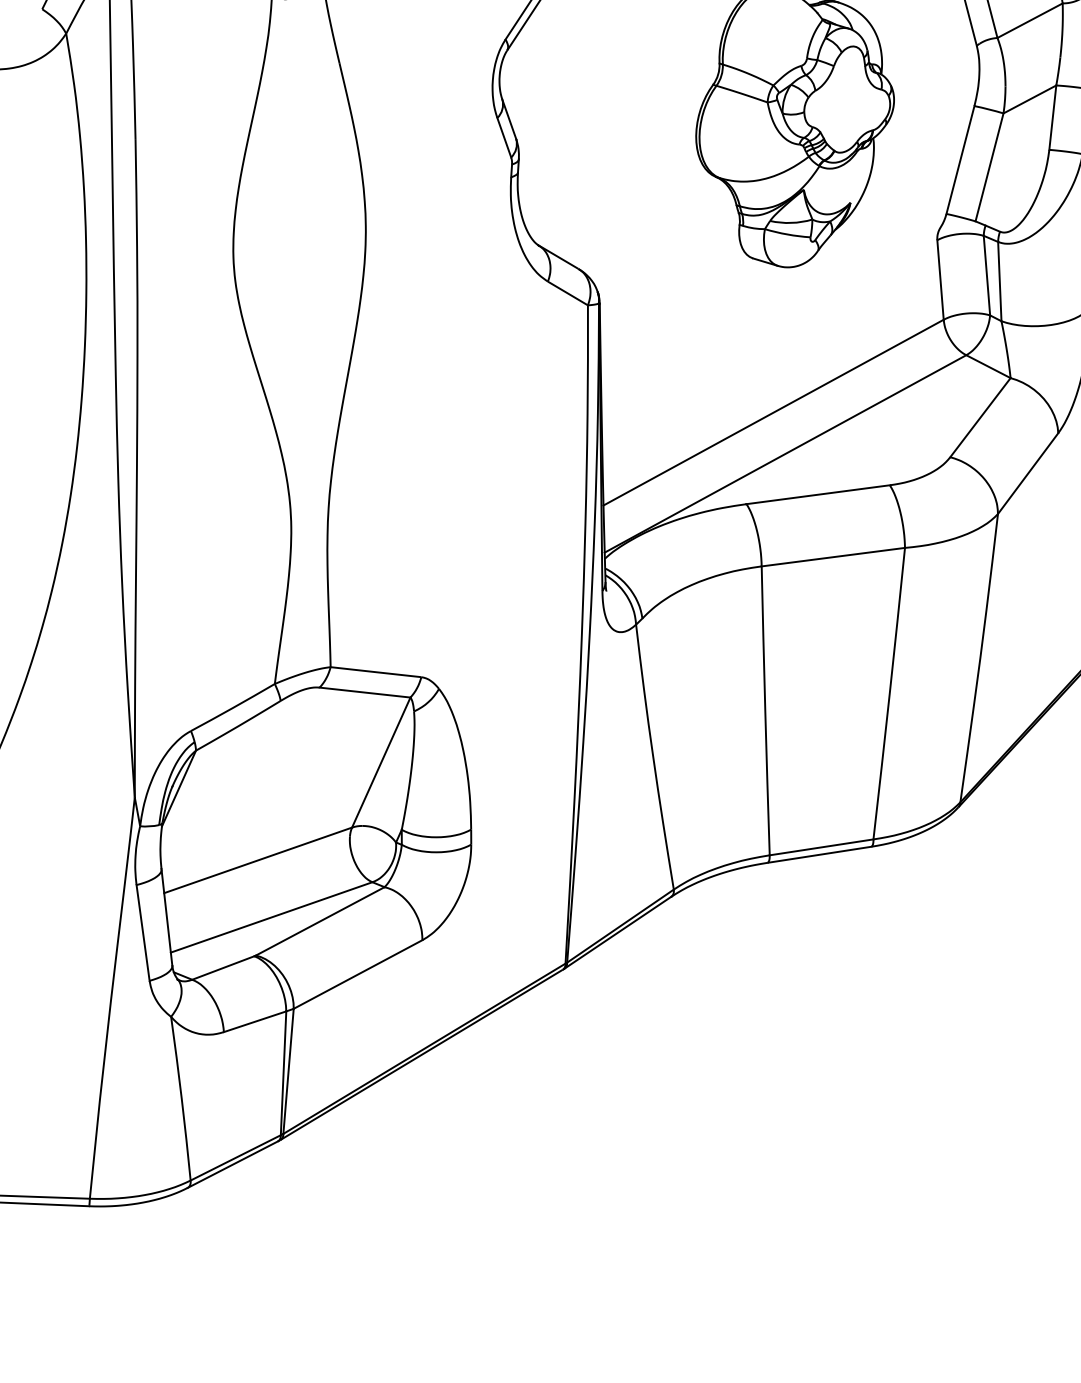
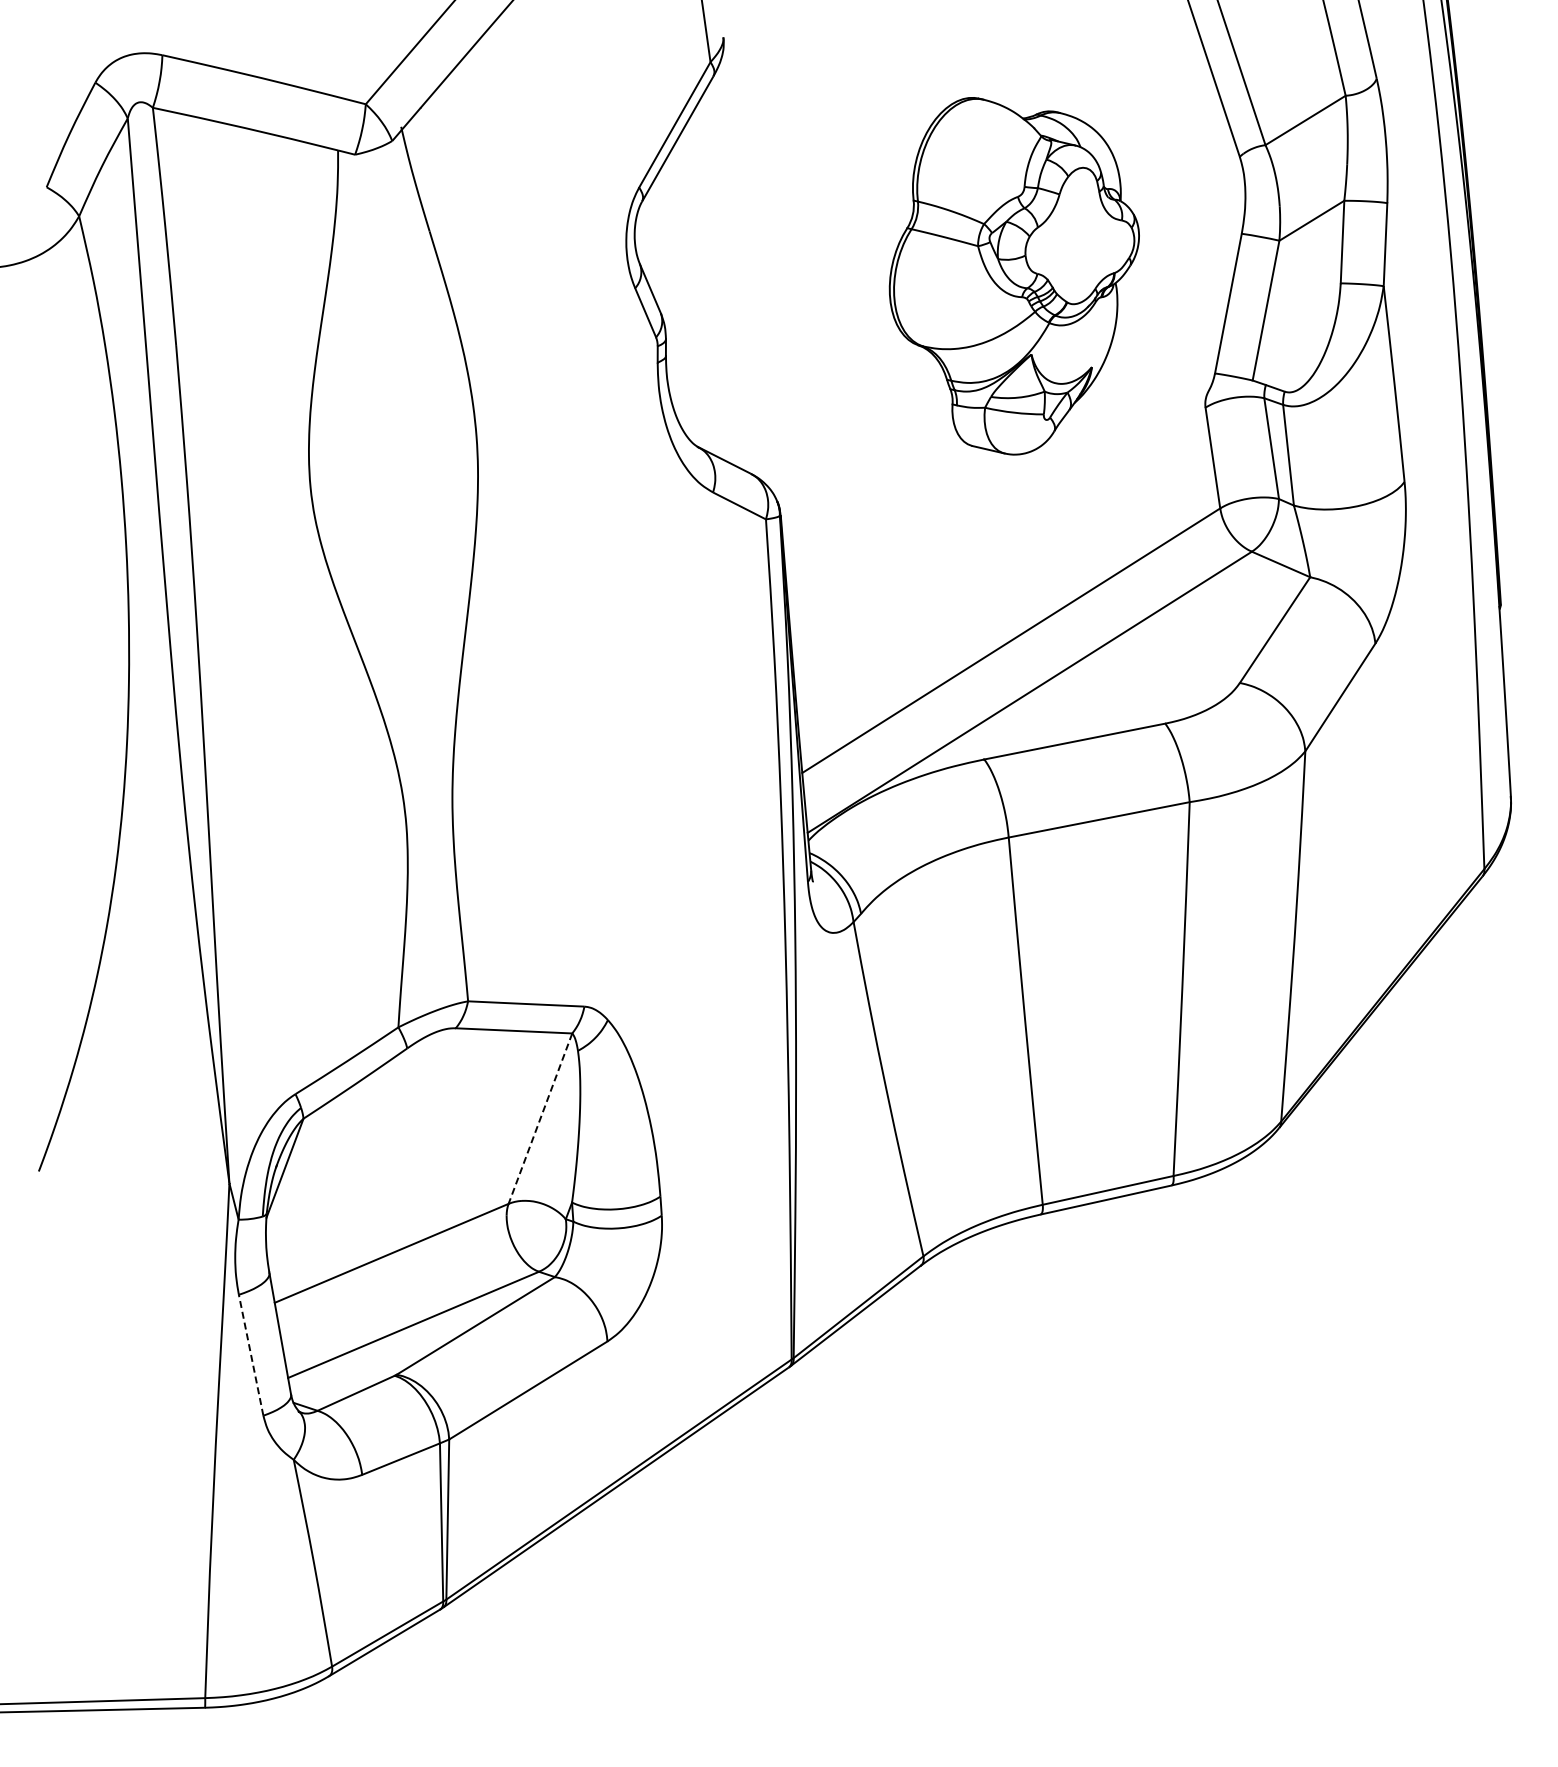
line: (381, 762) -> (540, 1118), solid -> dashed
line: (143, 933) -> (251, 1355), solid -> dashed

